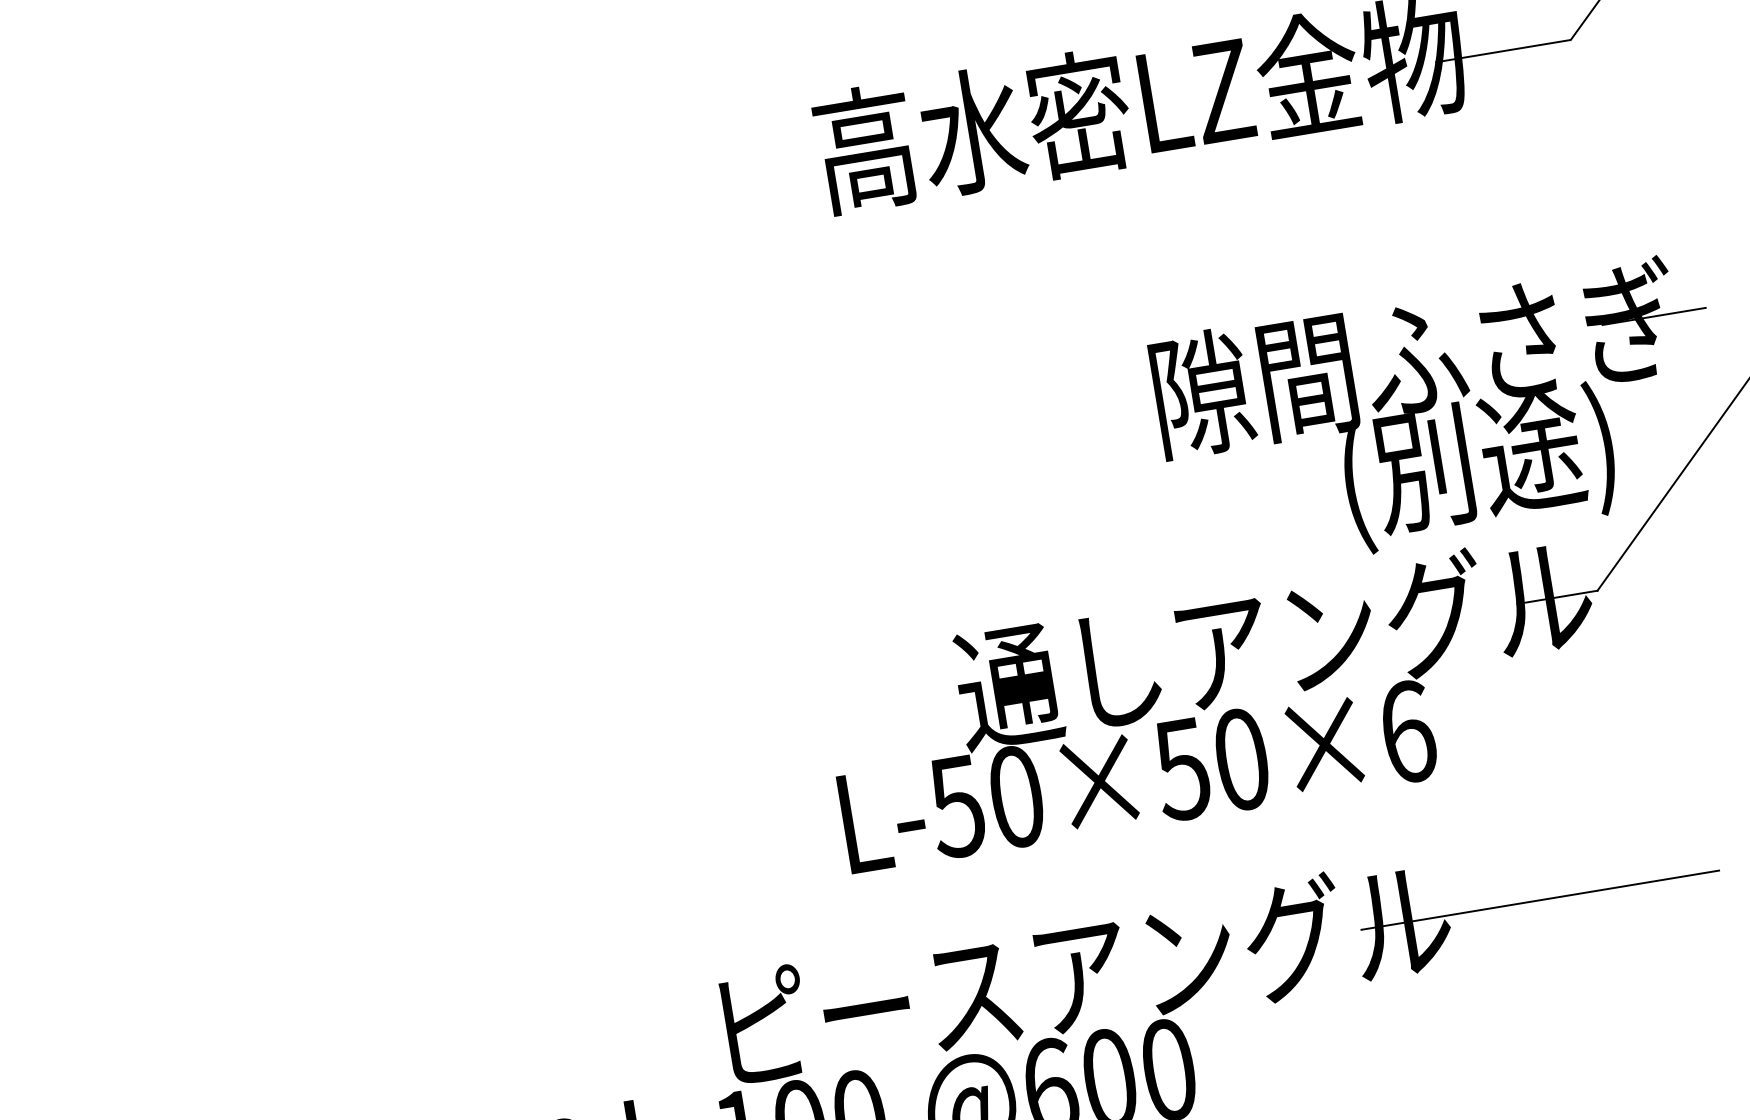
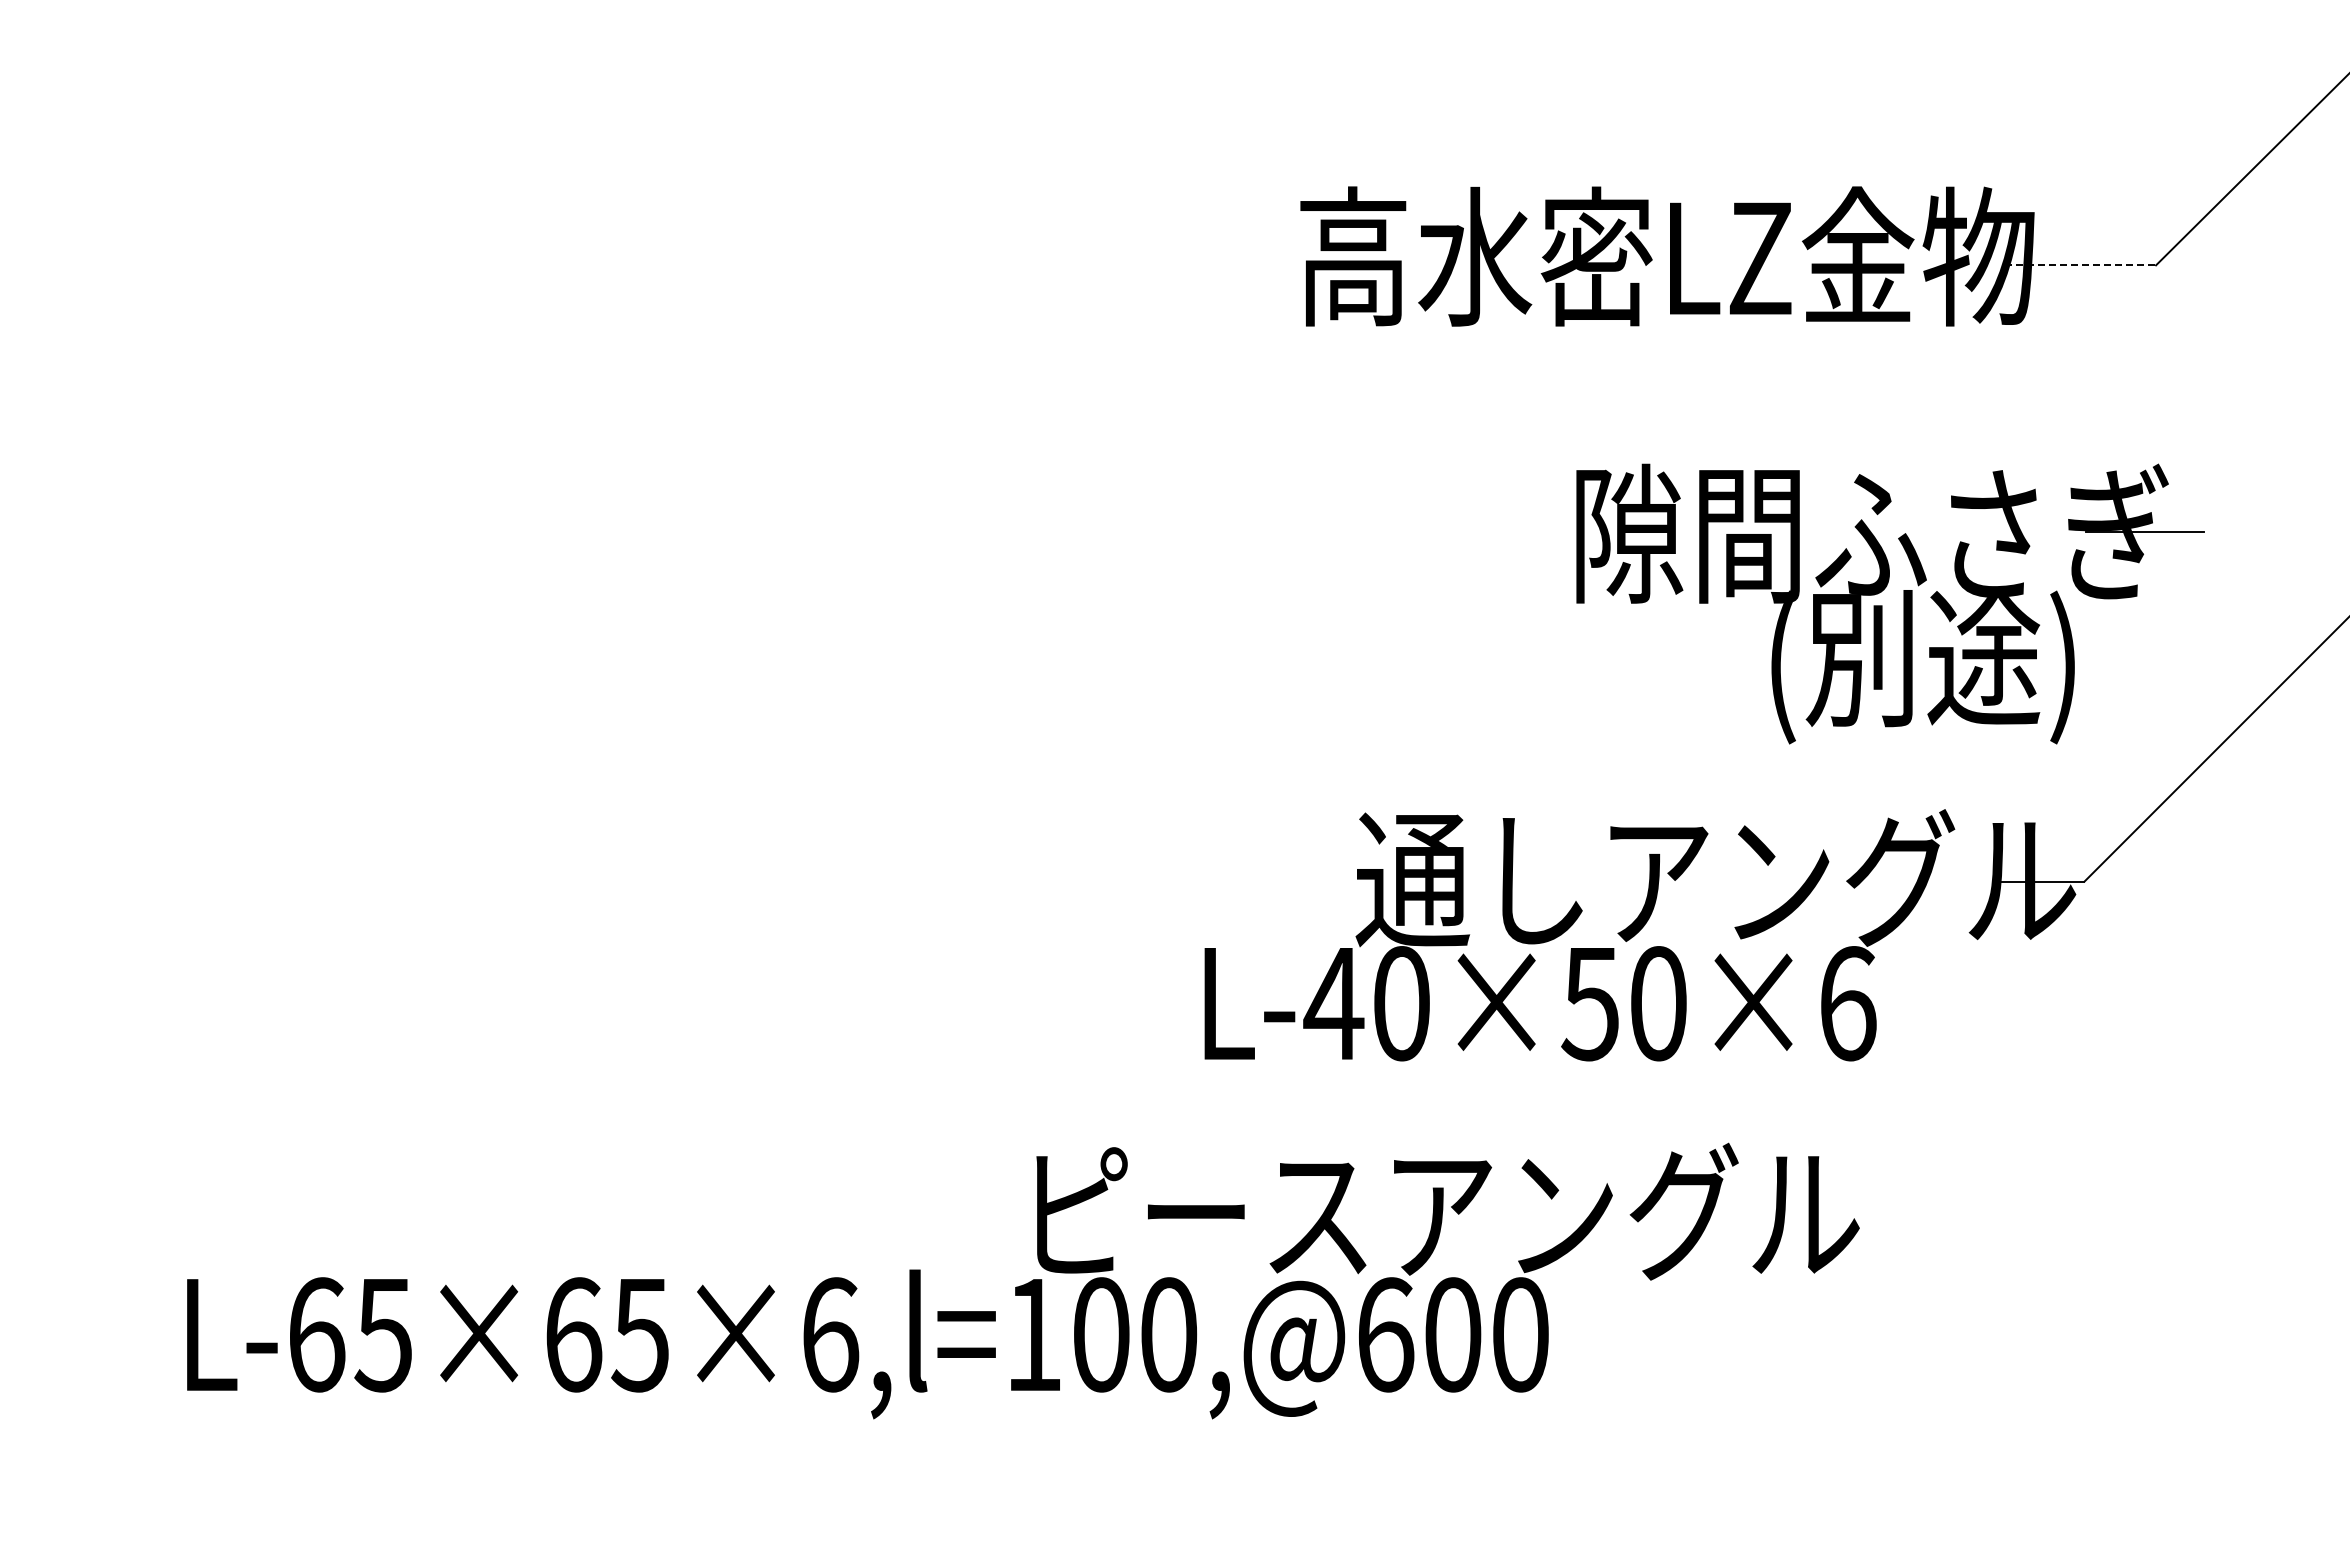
line: (1502, 51) -> (2078, 265), solid -> dashed
part: (1434, 419) -> (1882, 605), moved
text: (956, 807) -> (1333, 1004), L-50×50×6 -> L-40×50×6
line: (1540, 900) -> (1964, 1214), removed

